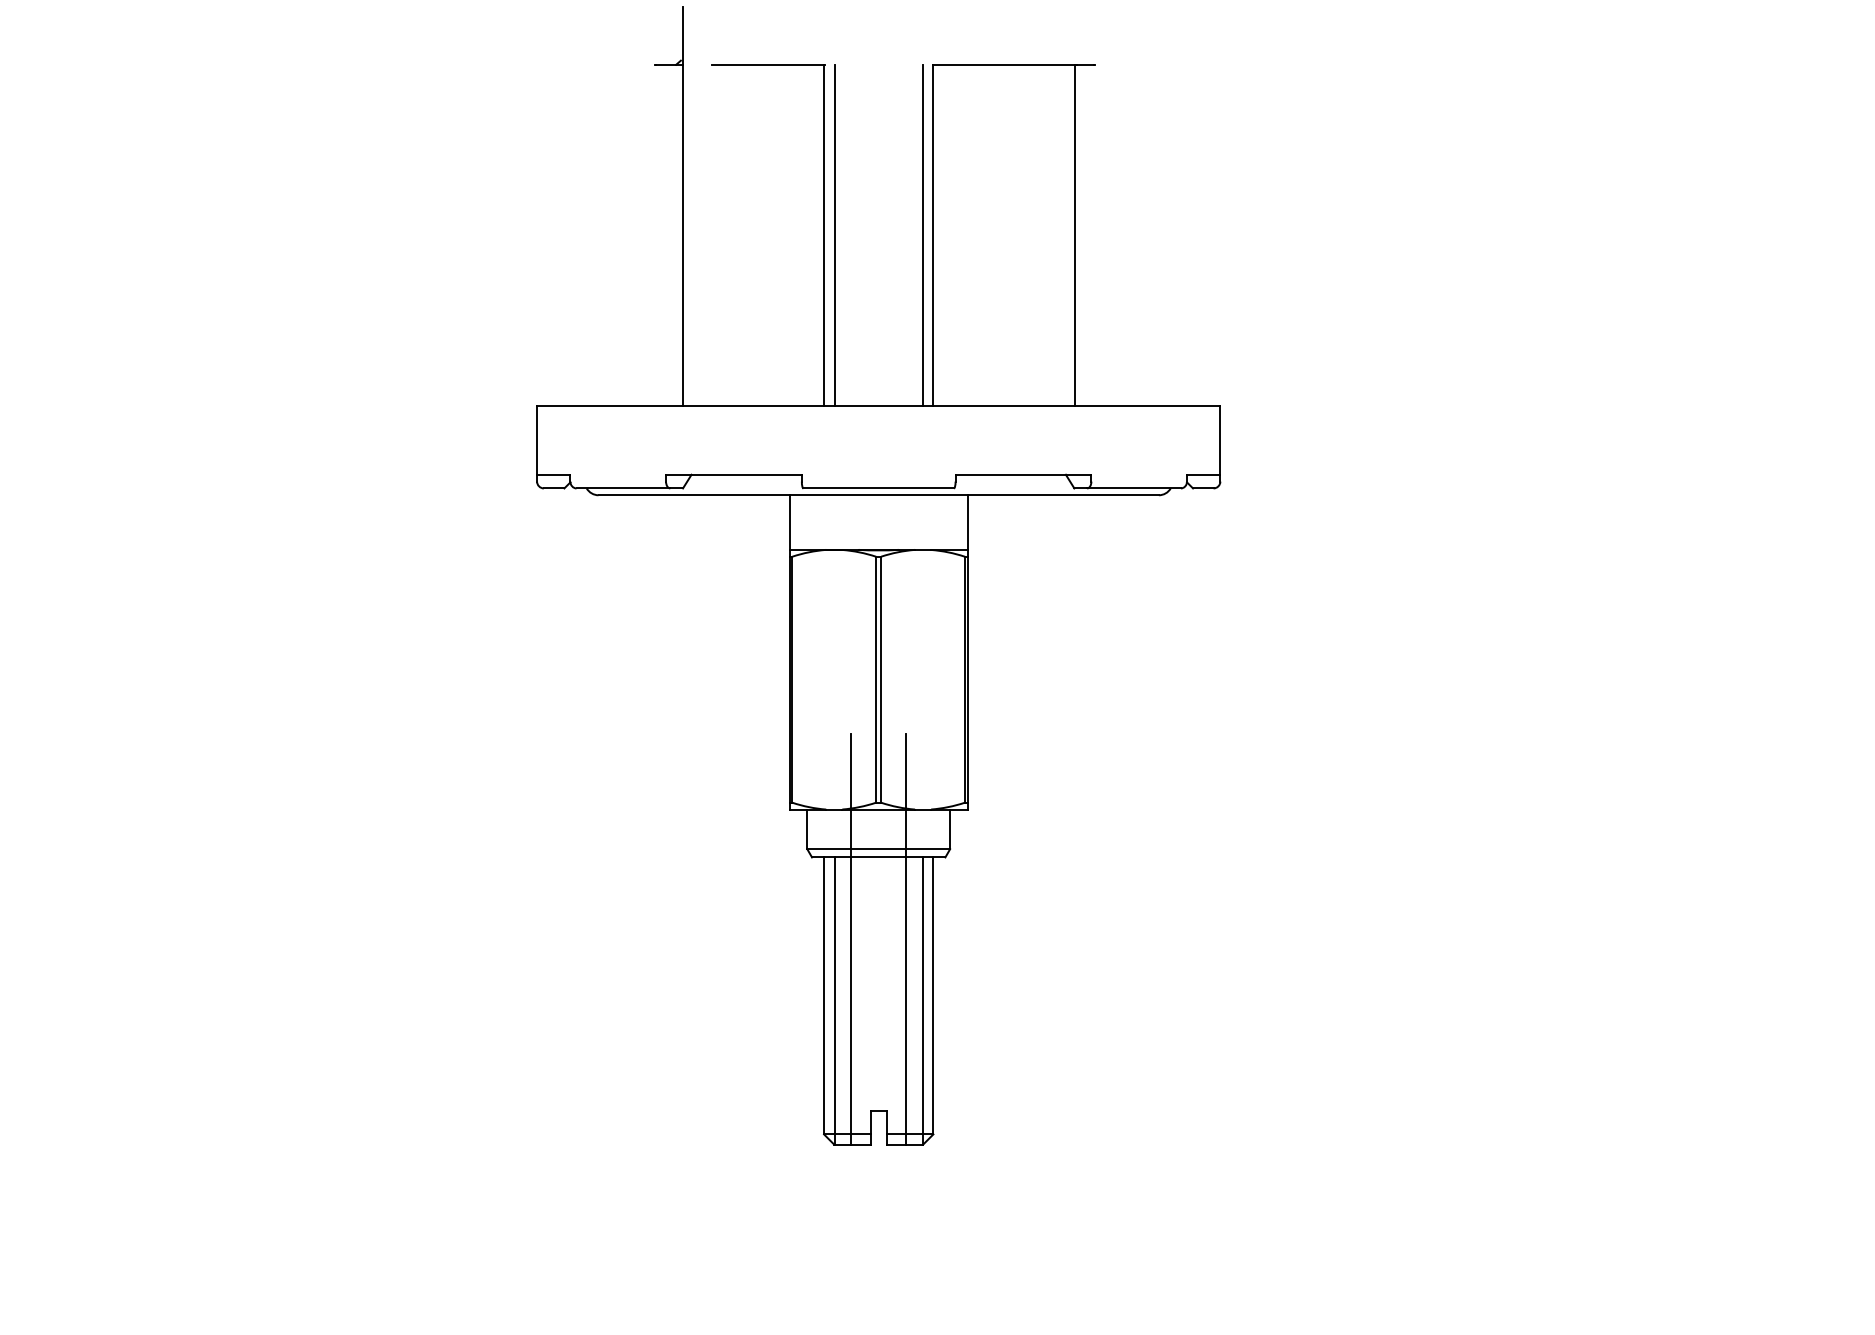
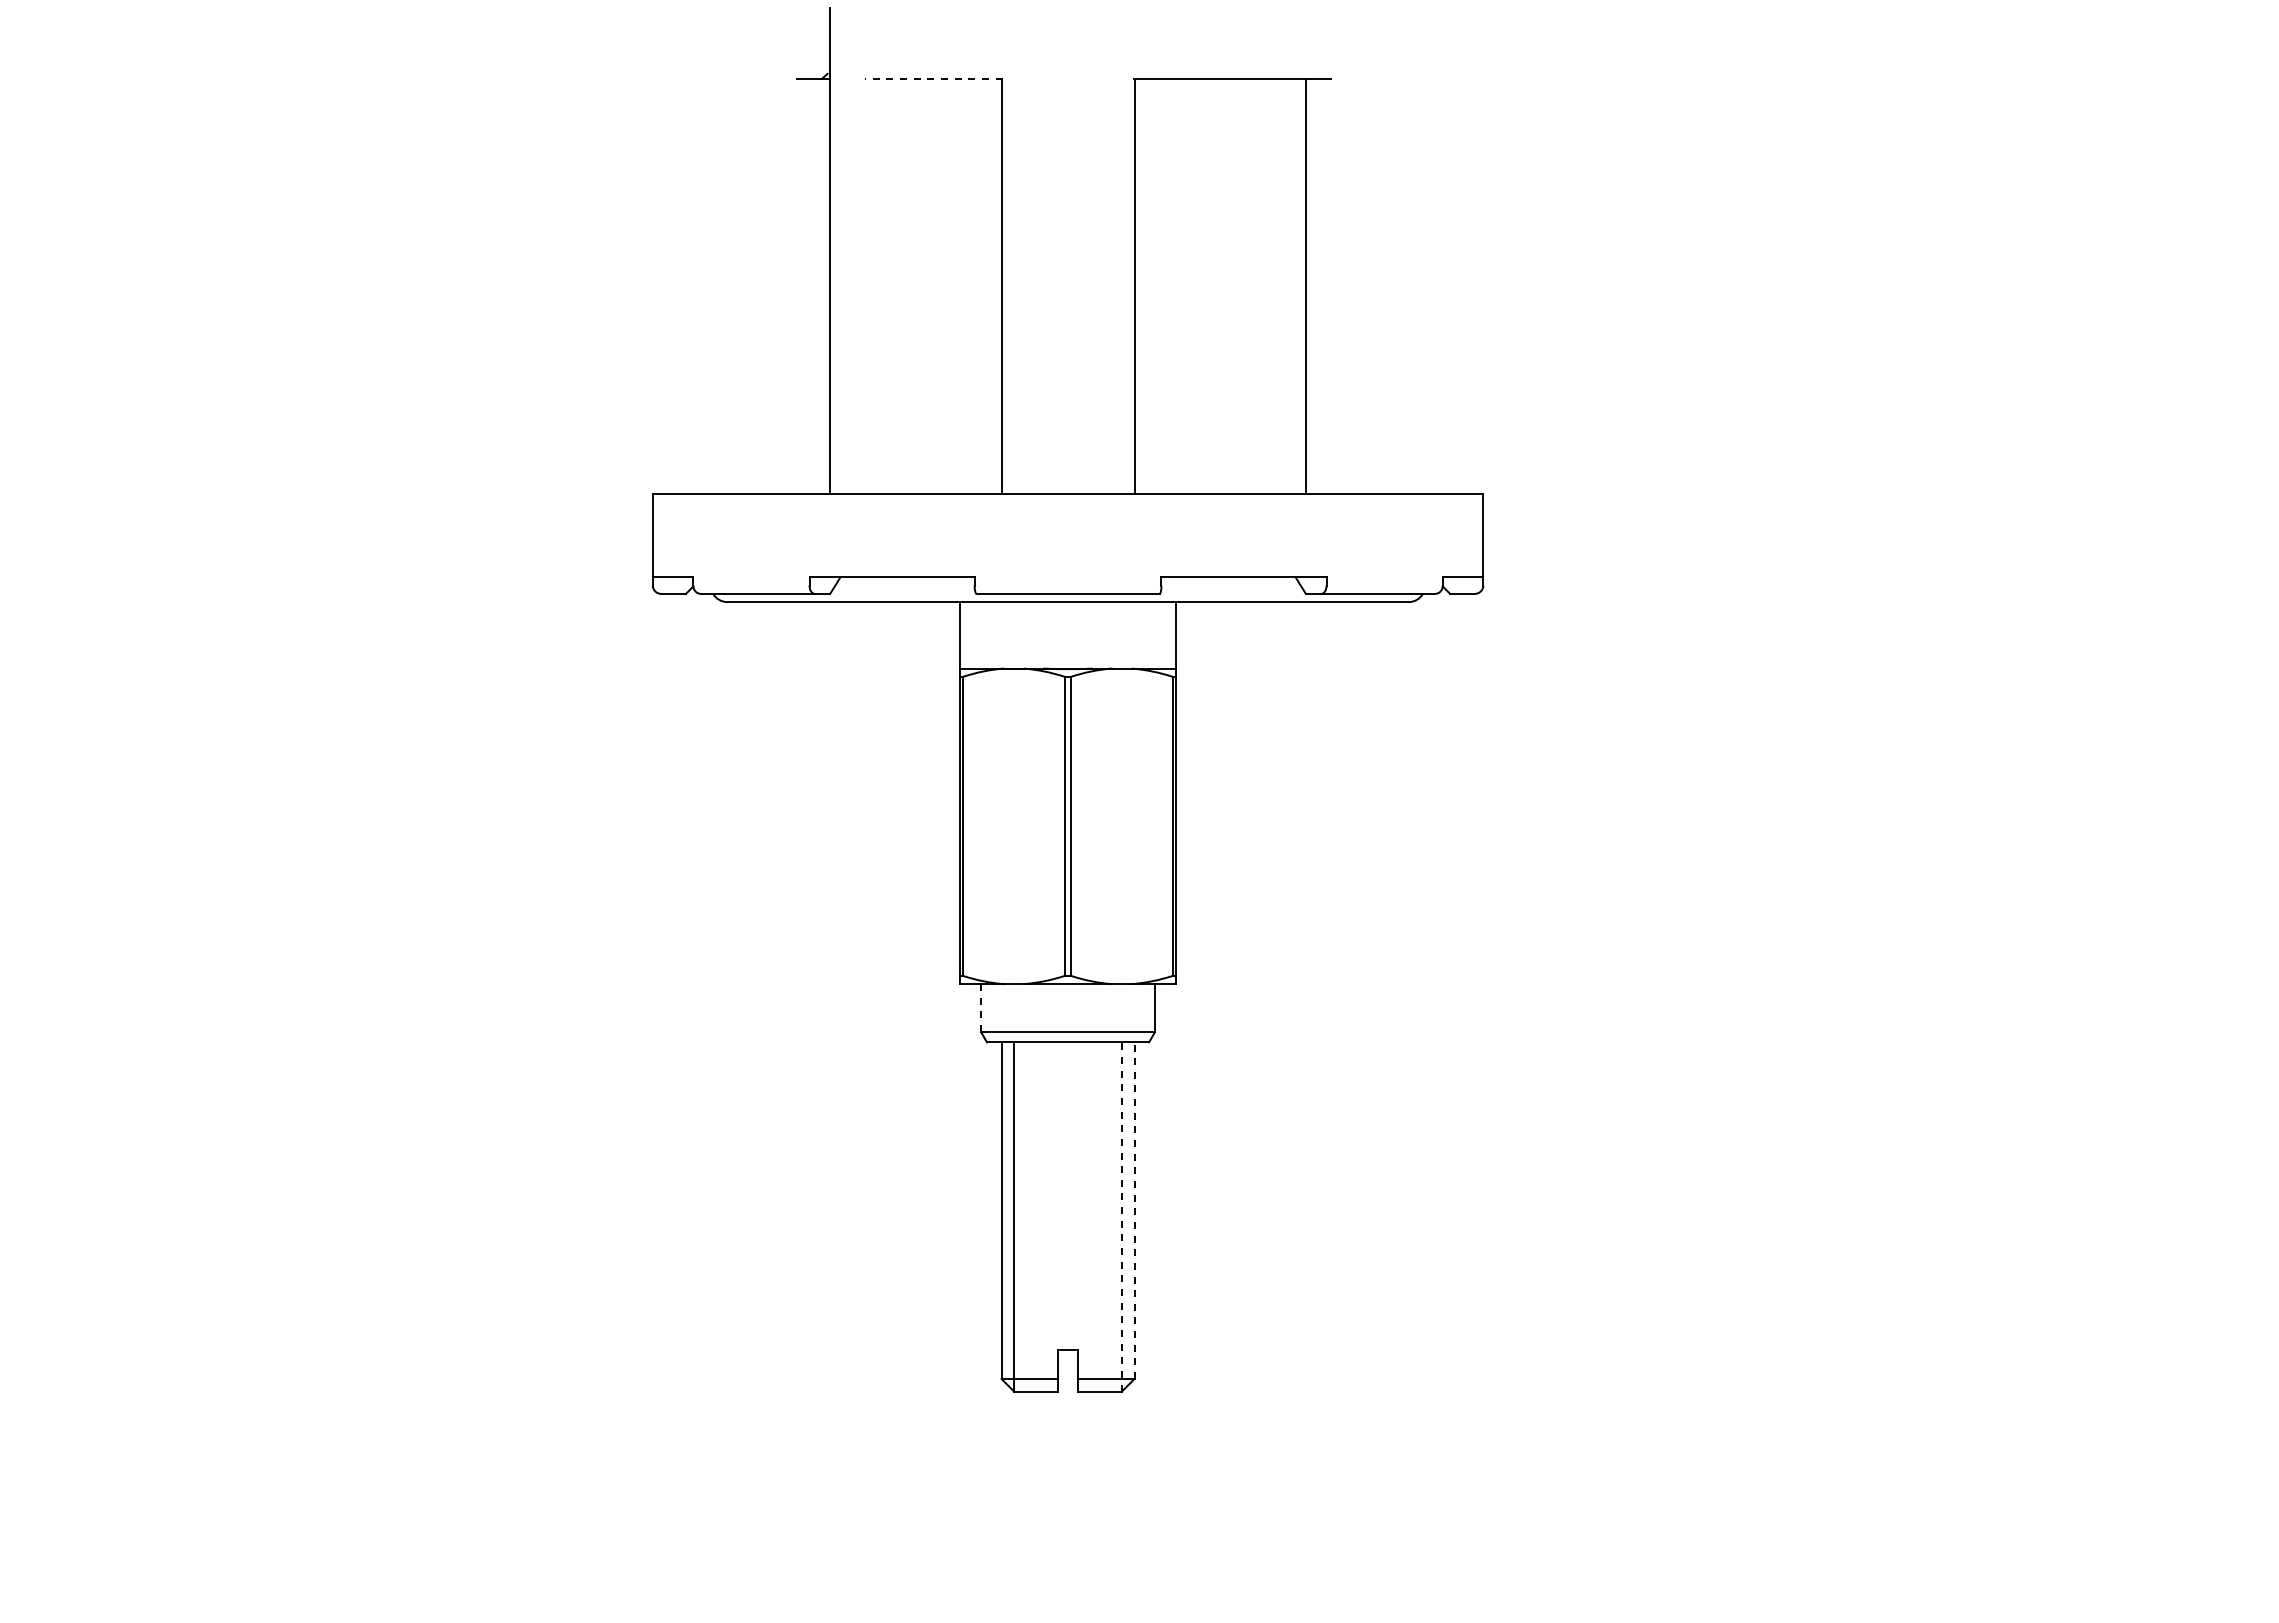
line: (768, 64) -> (933, 78), solid -> dashed
line: (834, 235) -> (1014, 286), removed
line: (922, 235) -> (1121, 286), removed
line: (807, 829) -> (981, 1008), solid -> dashed
line: (851, 938) -> (1034, 1141), removed
line: (906, 938) -> (1101, 1141), removed
line: (933, 995) -> (1134, 1210), solid -> dashed
line: (922, 1000) -> (1121, 1216), solid -> dashed

